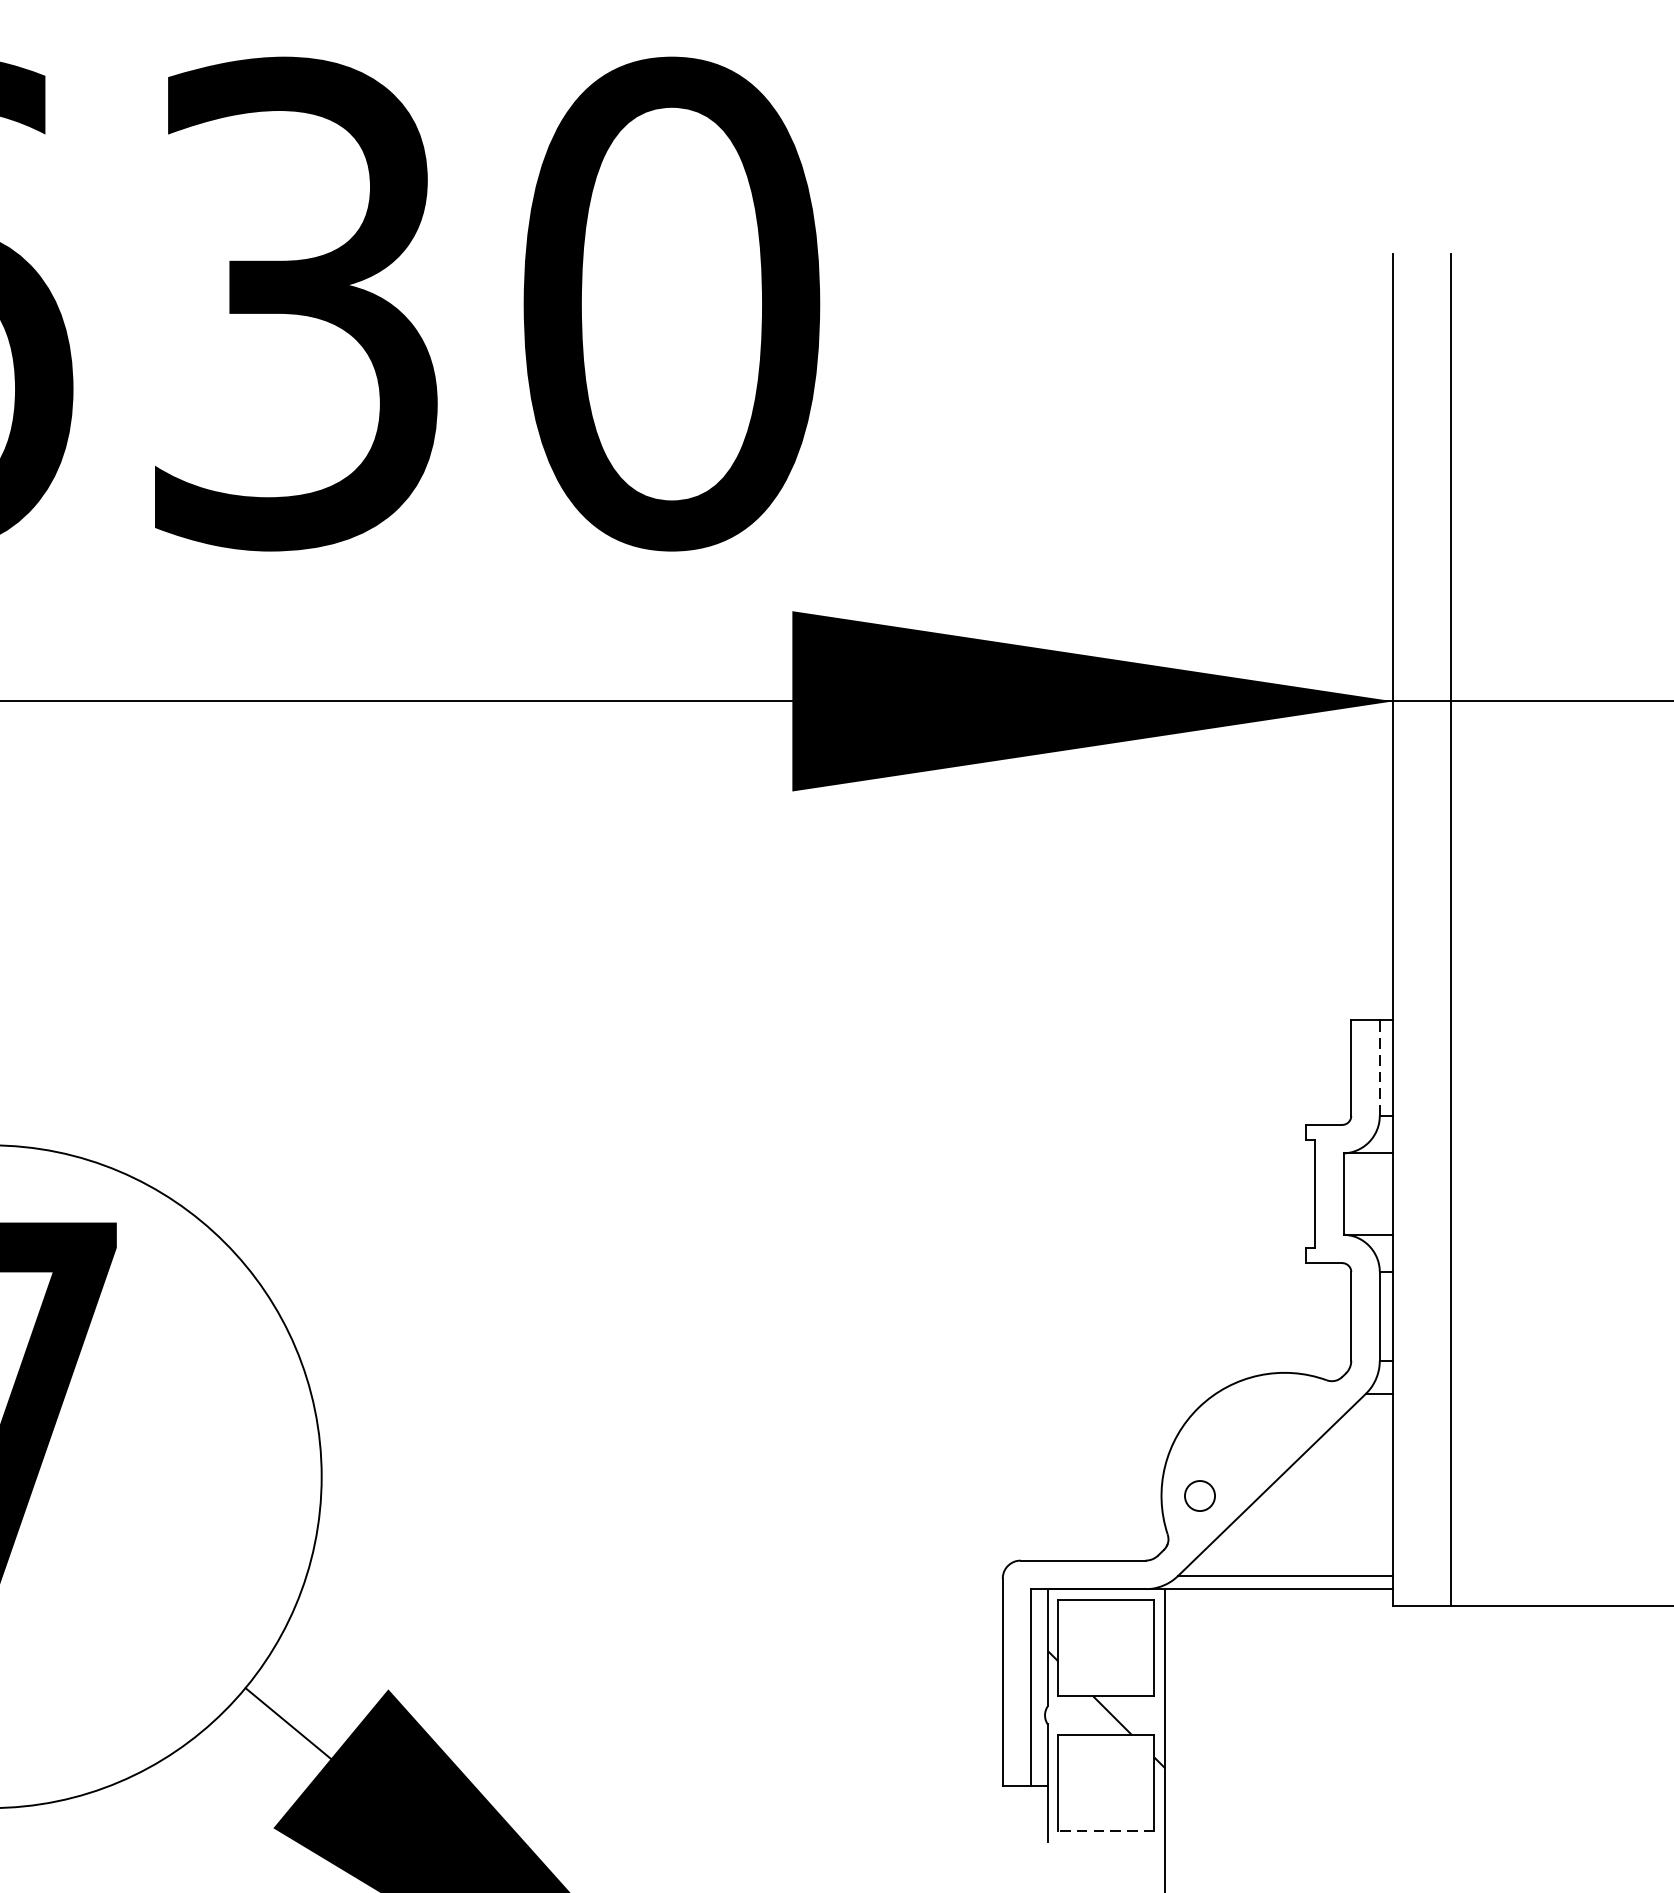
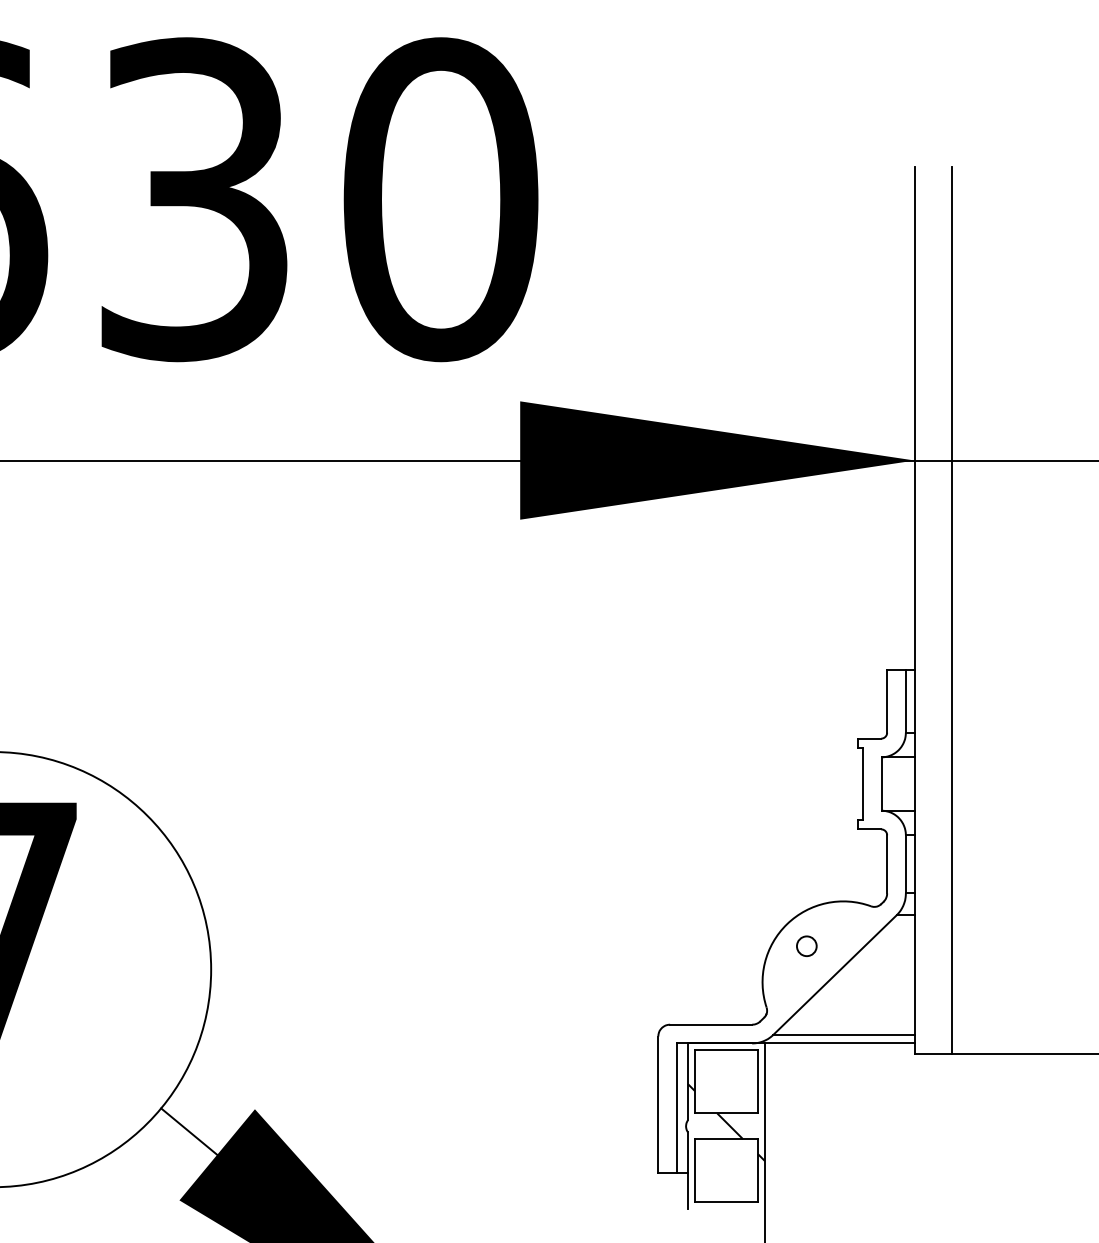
line: (1379, 1068) -> (905, 701), dashed -> solid
circle: (1199, 1494) -> (806, 945), moved
line: (1106, 1831) -> (726, 1202), dashed -> solid

